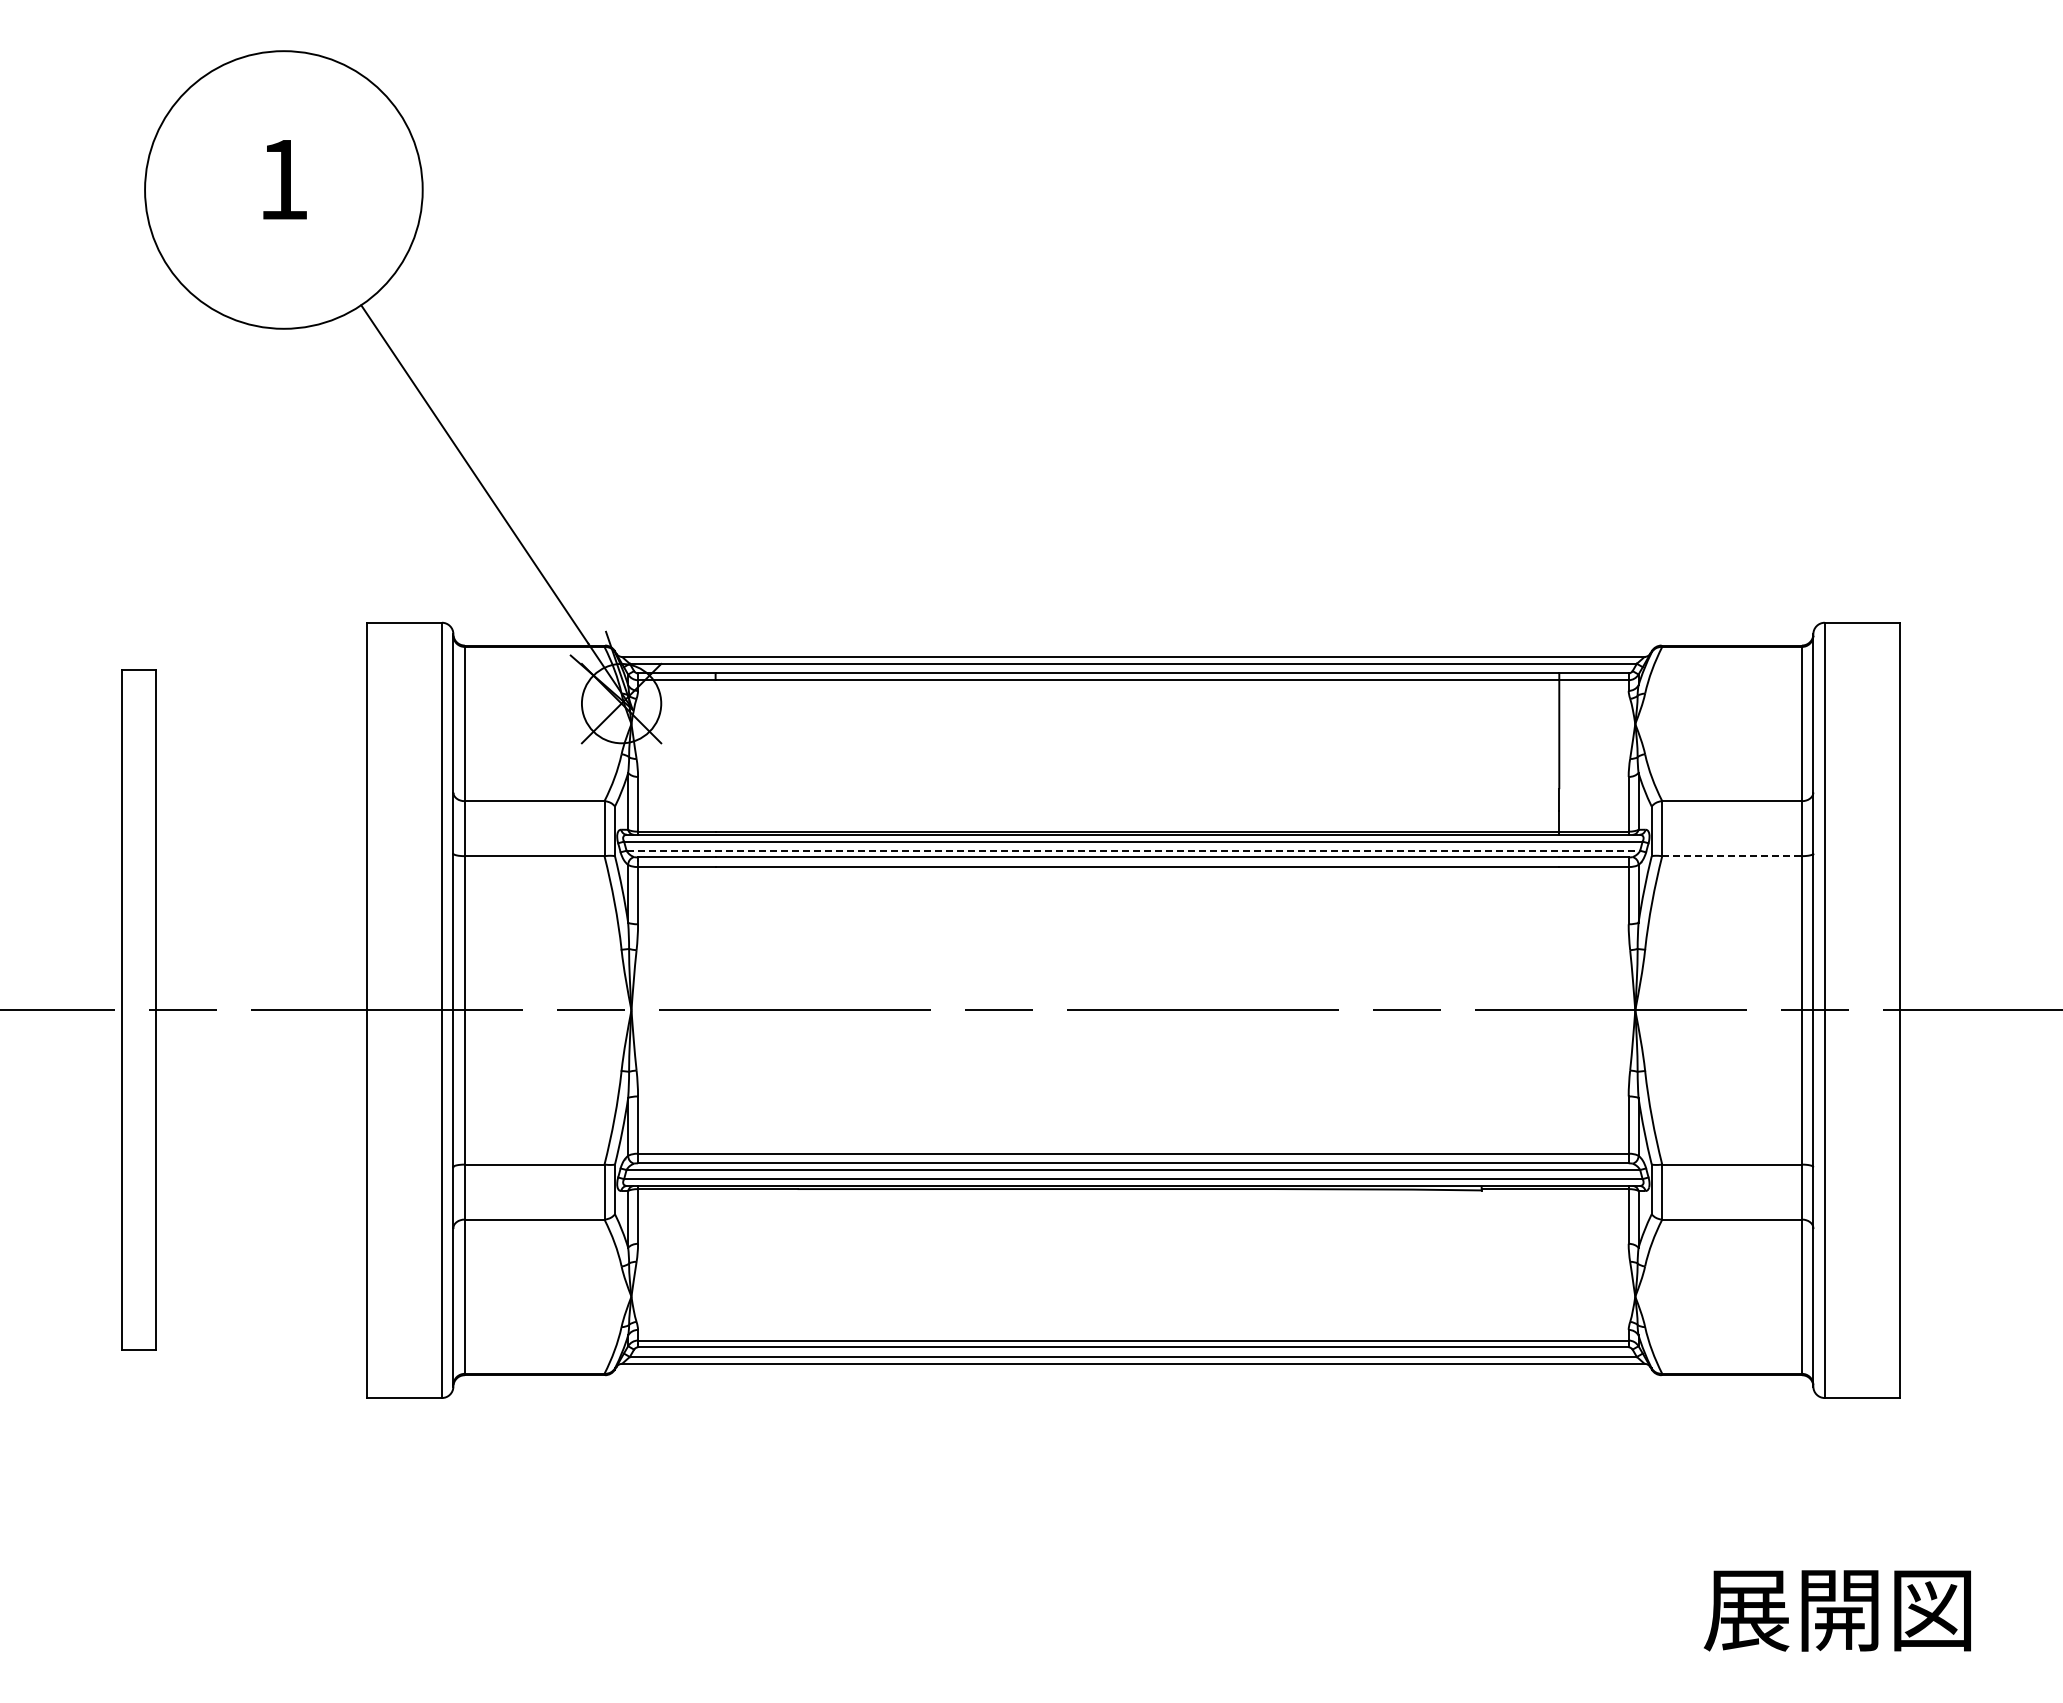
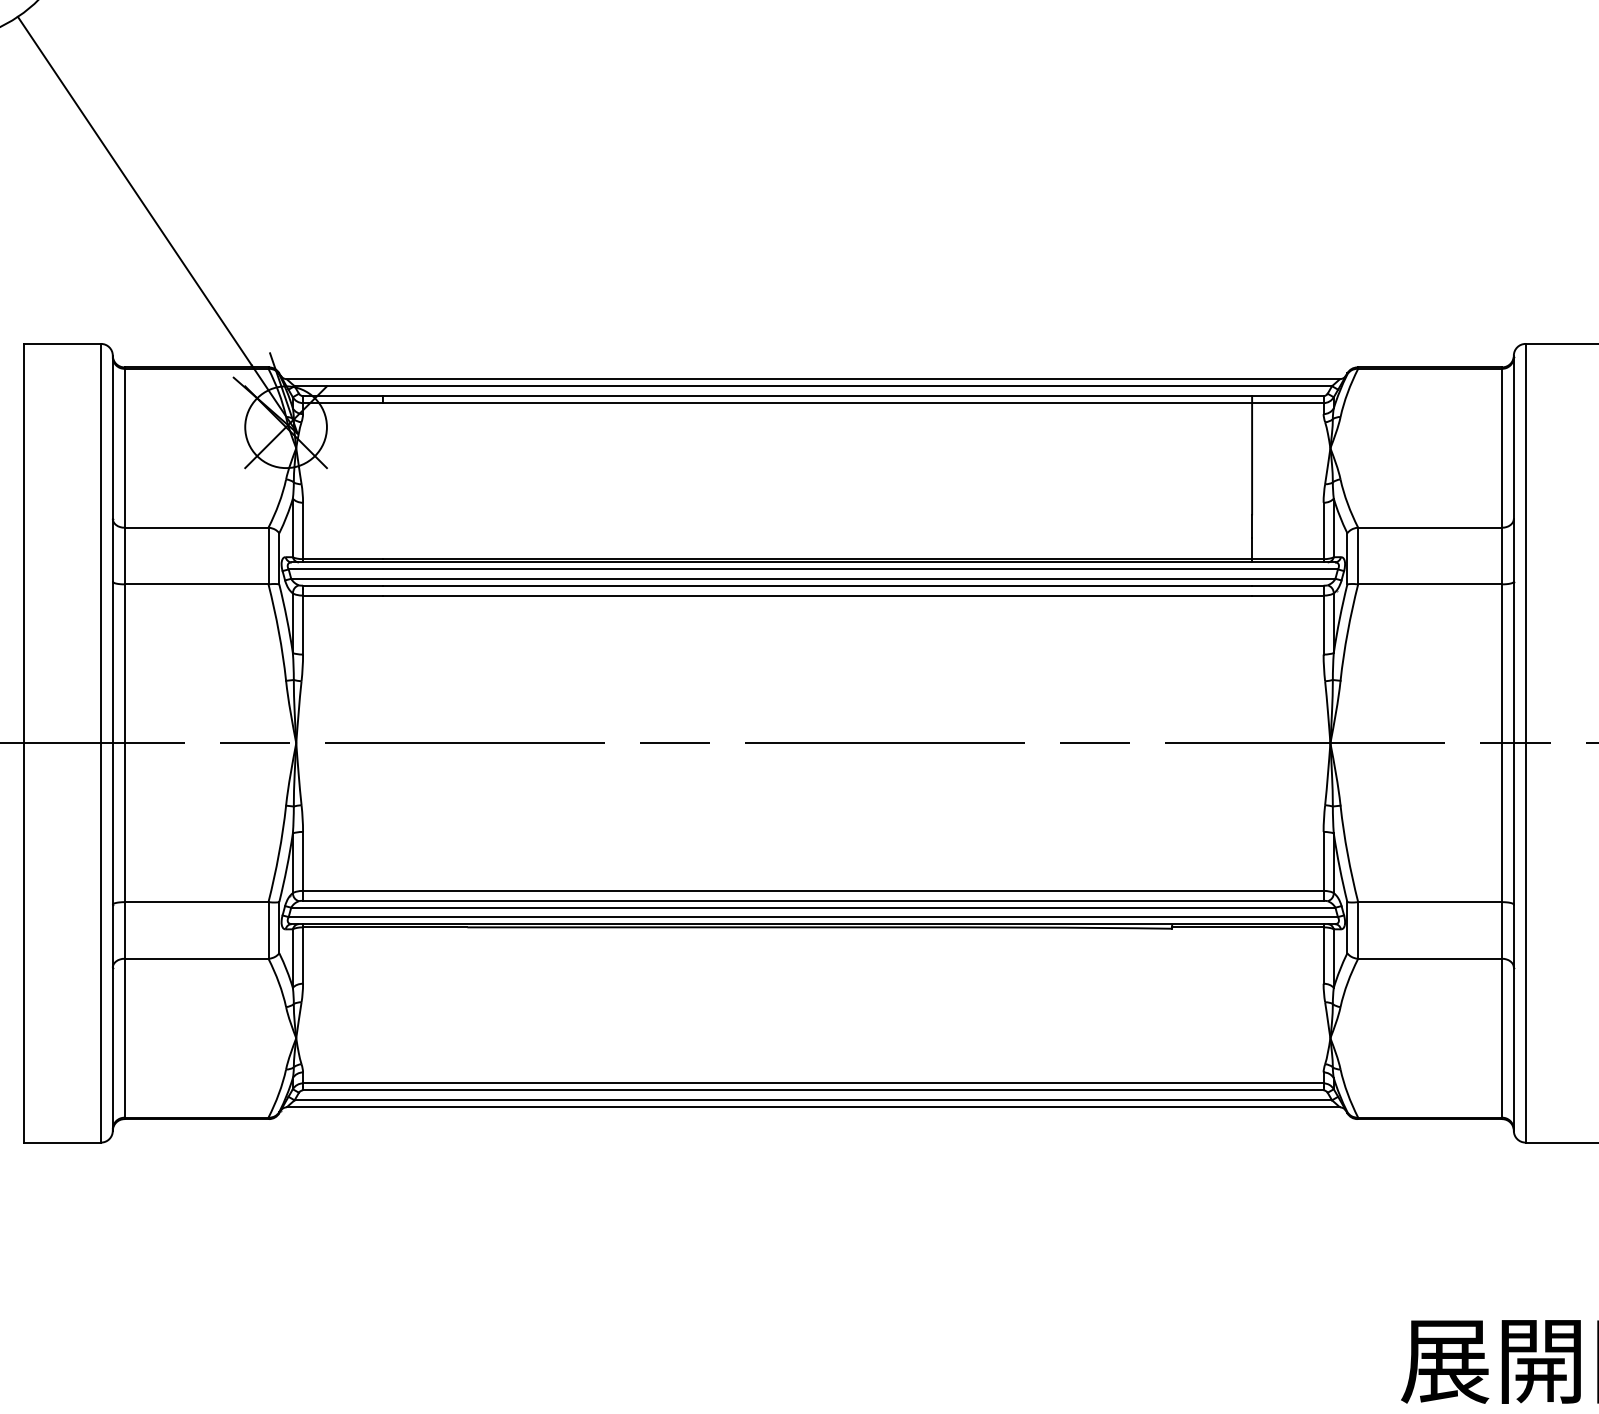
line: (1133, 850) -> (813, 578), dashed -> solid
line: (1732, 856) -> (1430, 584), dashed -> solid

